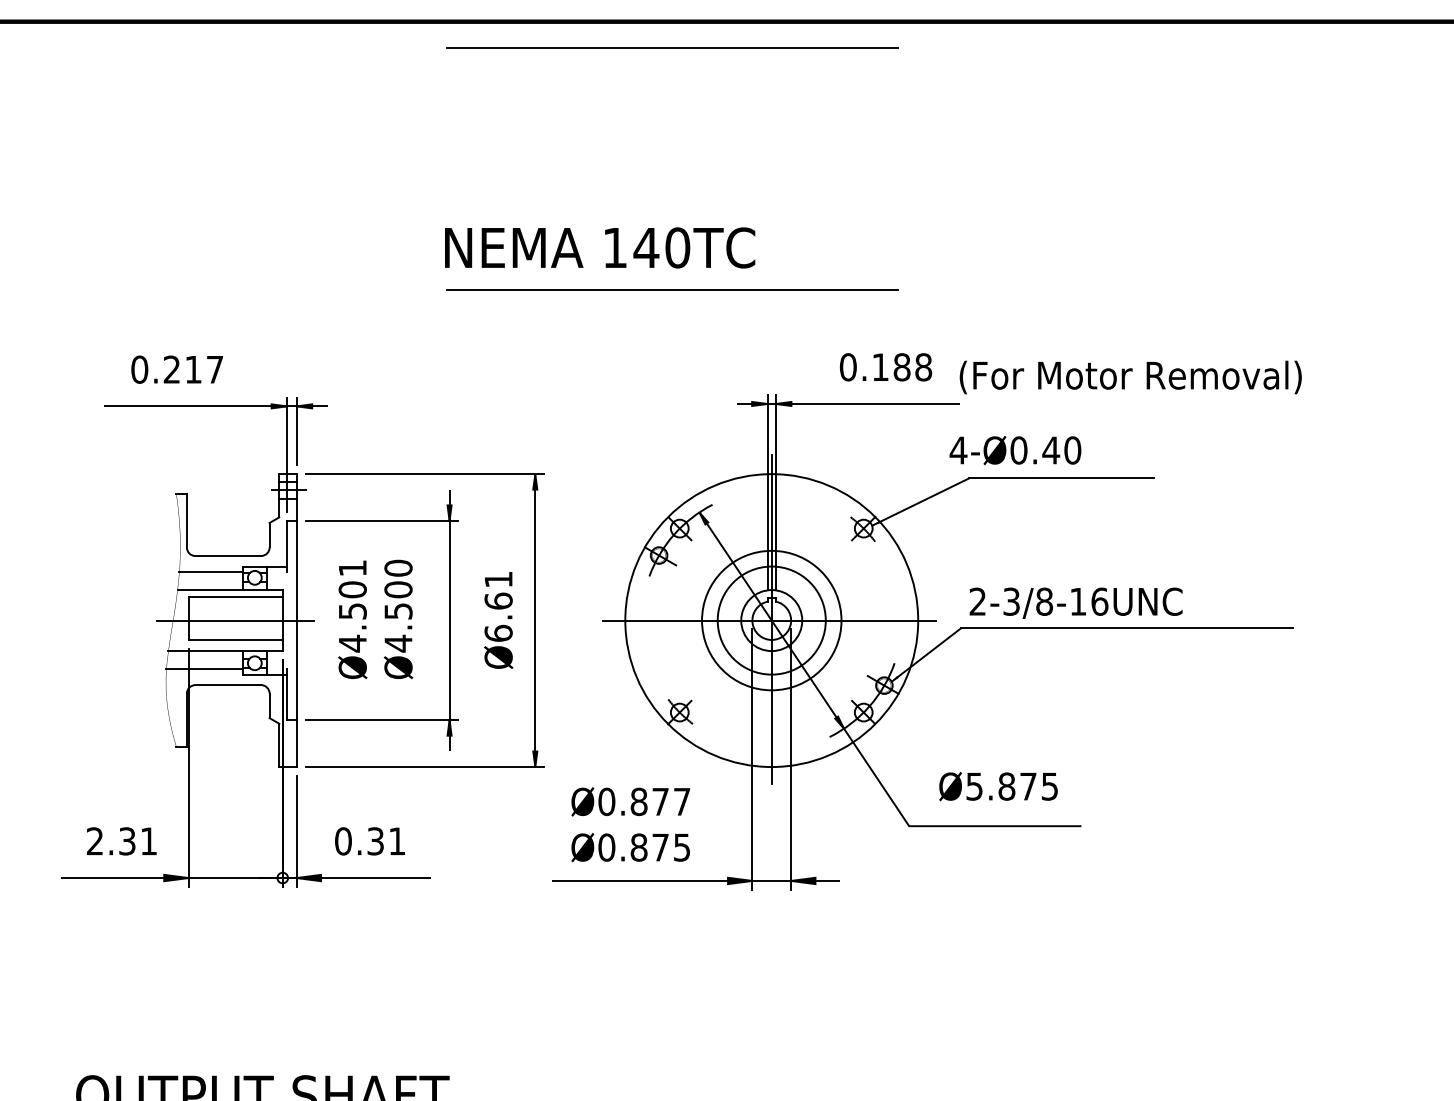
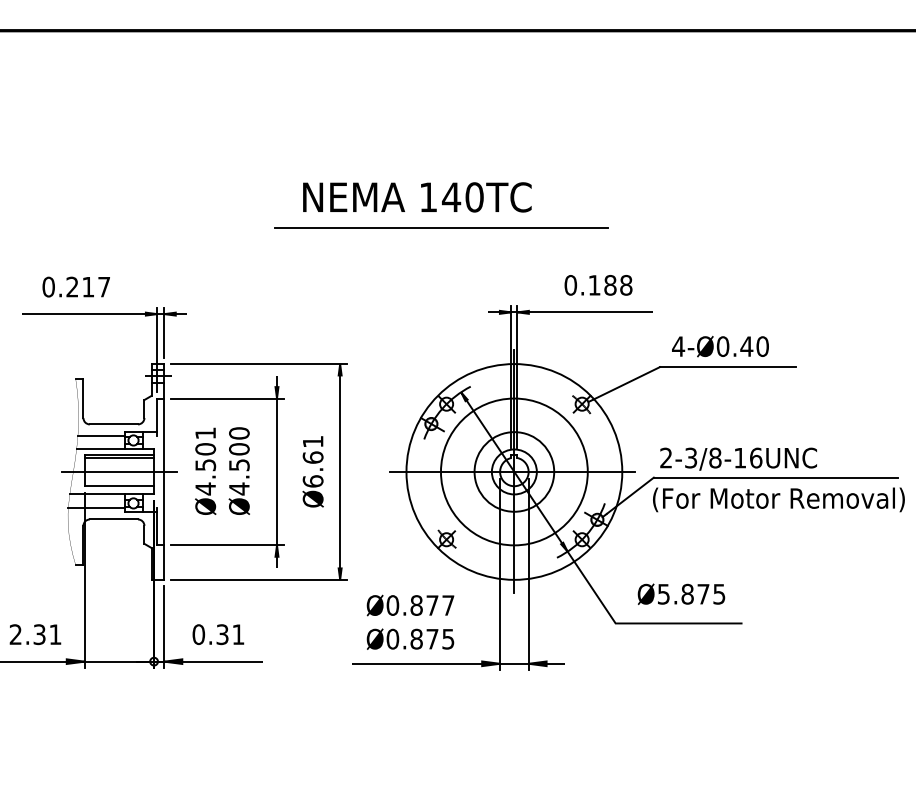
line: (672, 47) -> (441, 49), removed
text: (600, 247) -> (417, 197), moved
text: (1130, 377) -> (778, 499), moved
text: (1015, 450) -> (720, 346), moved
line: (235, 601) -> (119, 457), added
circle: (771, 620) -> (514, 471), size x1.43

